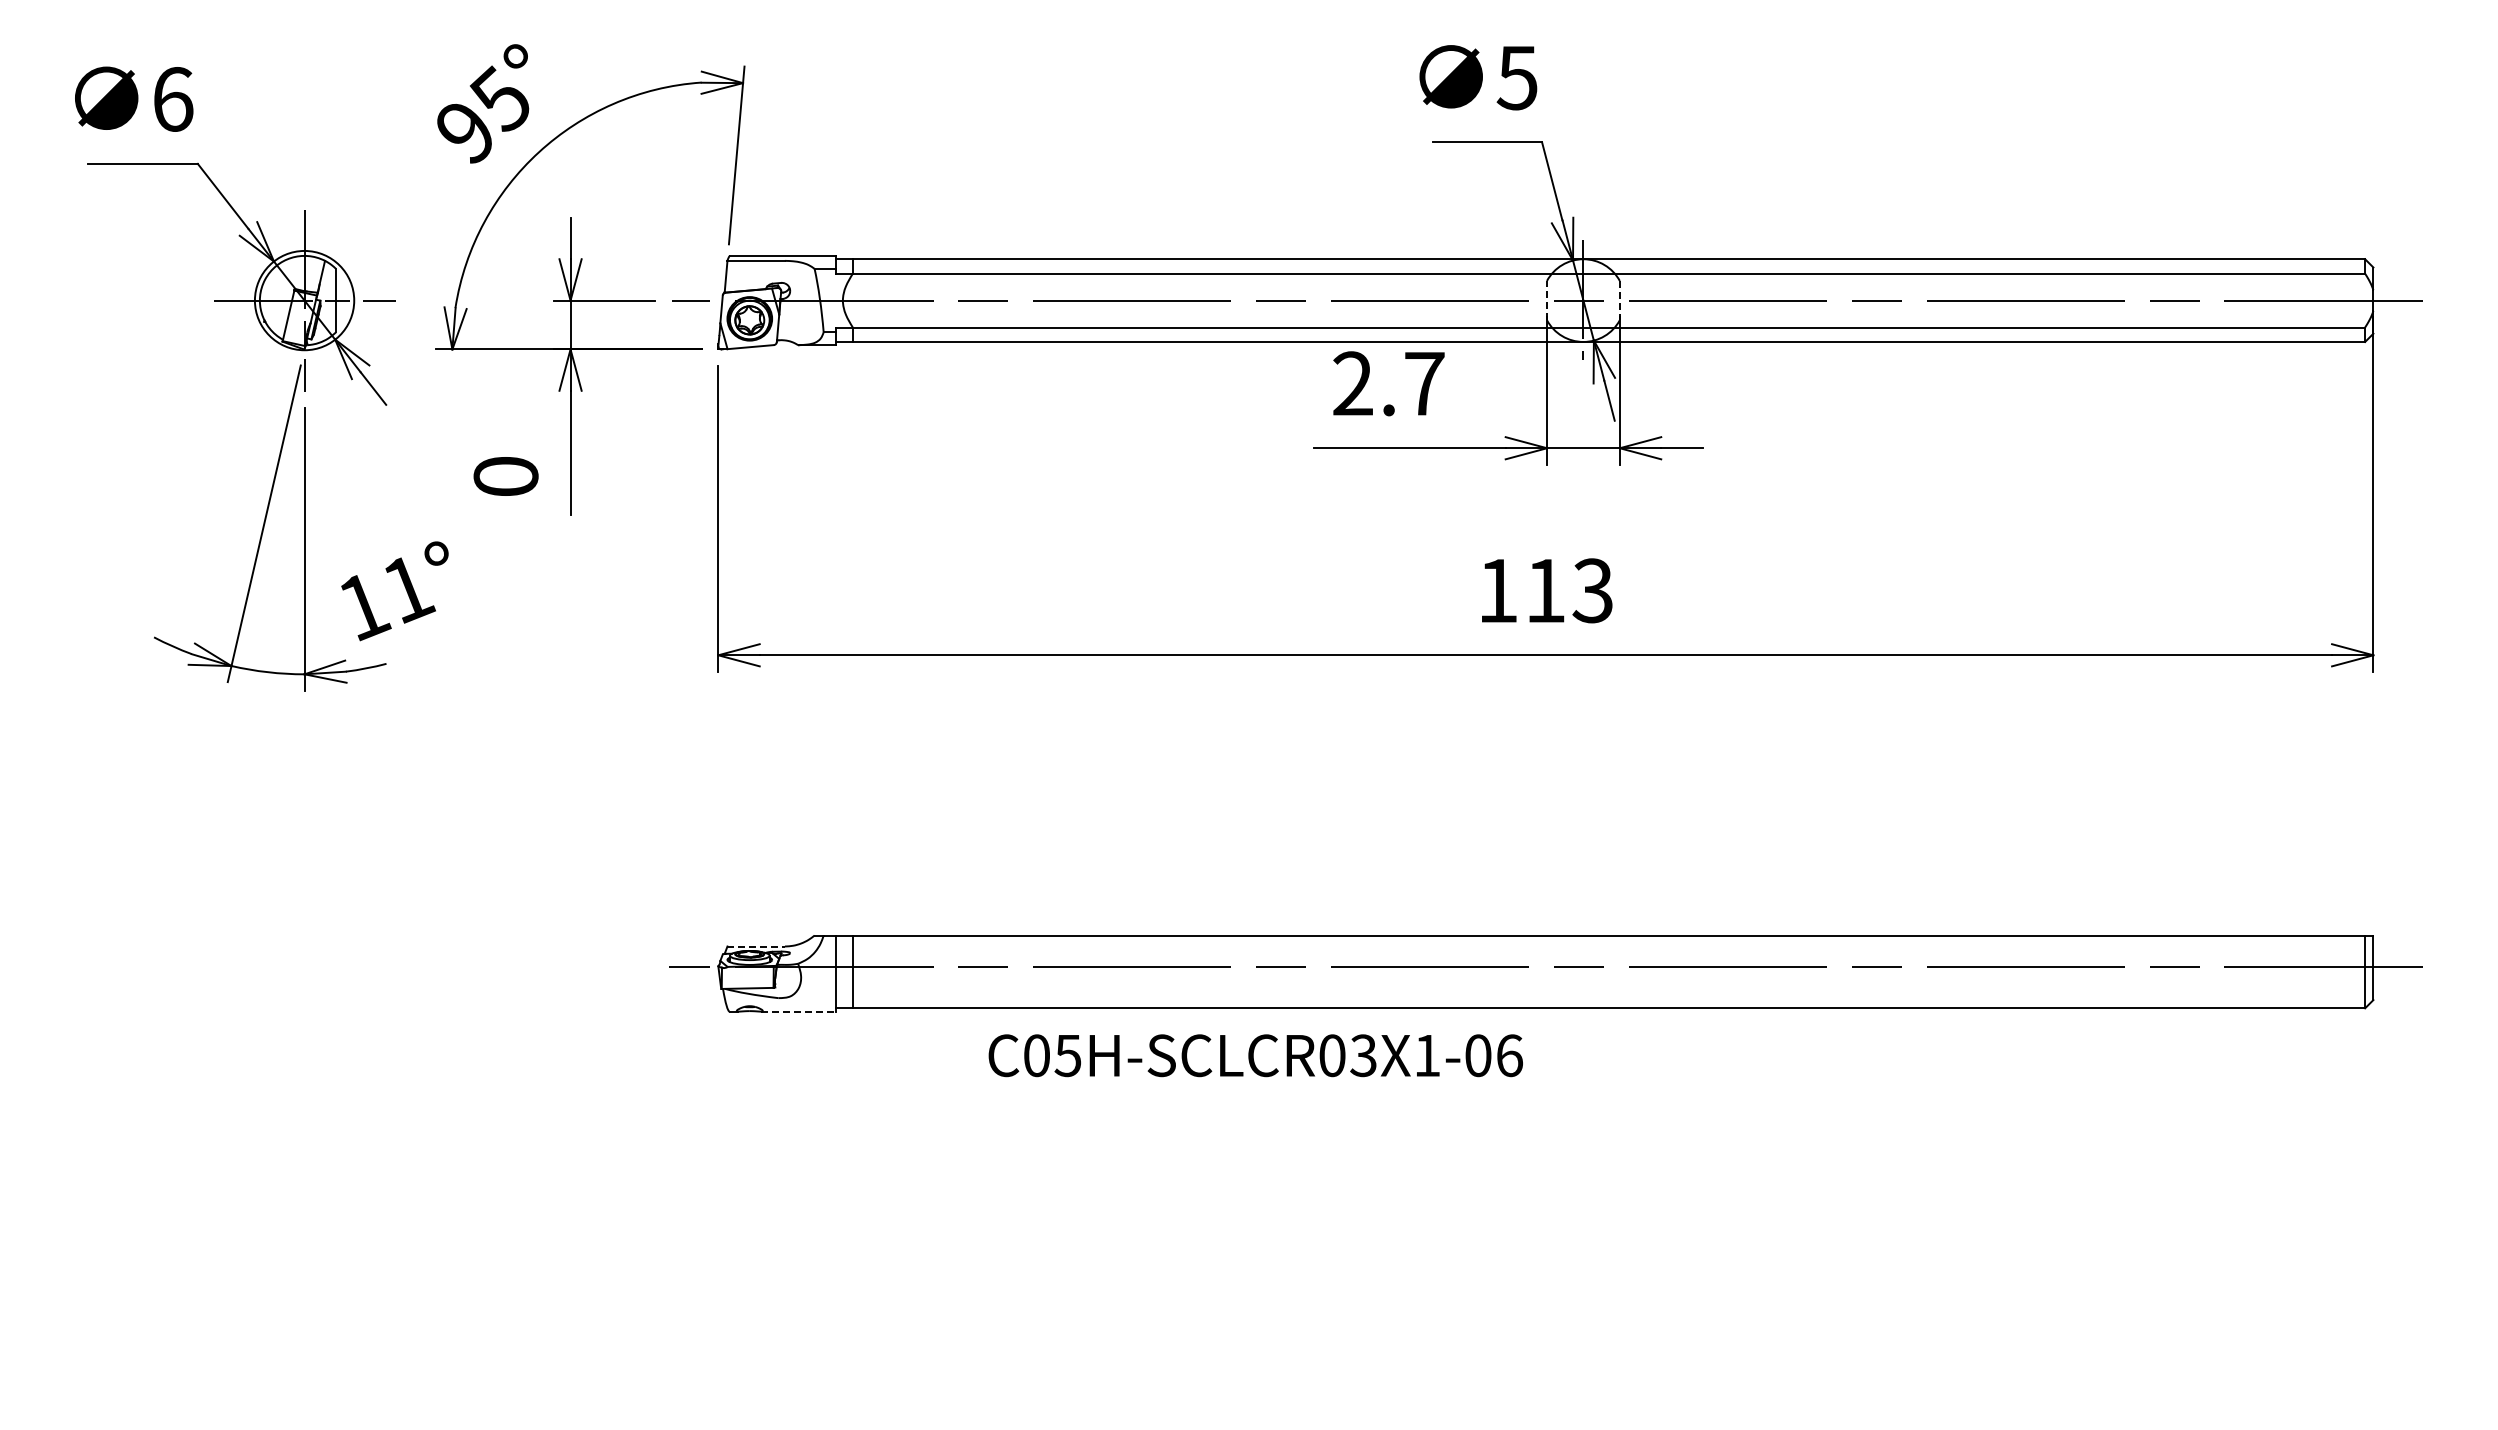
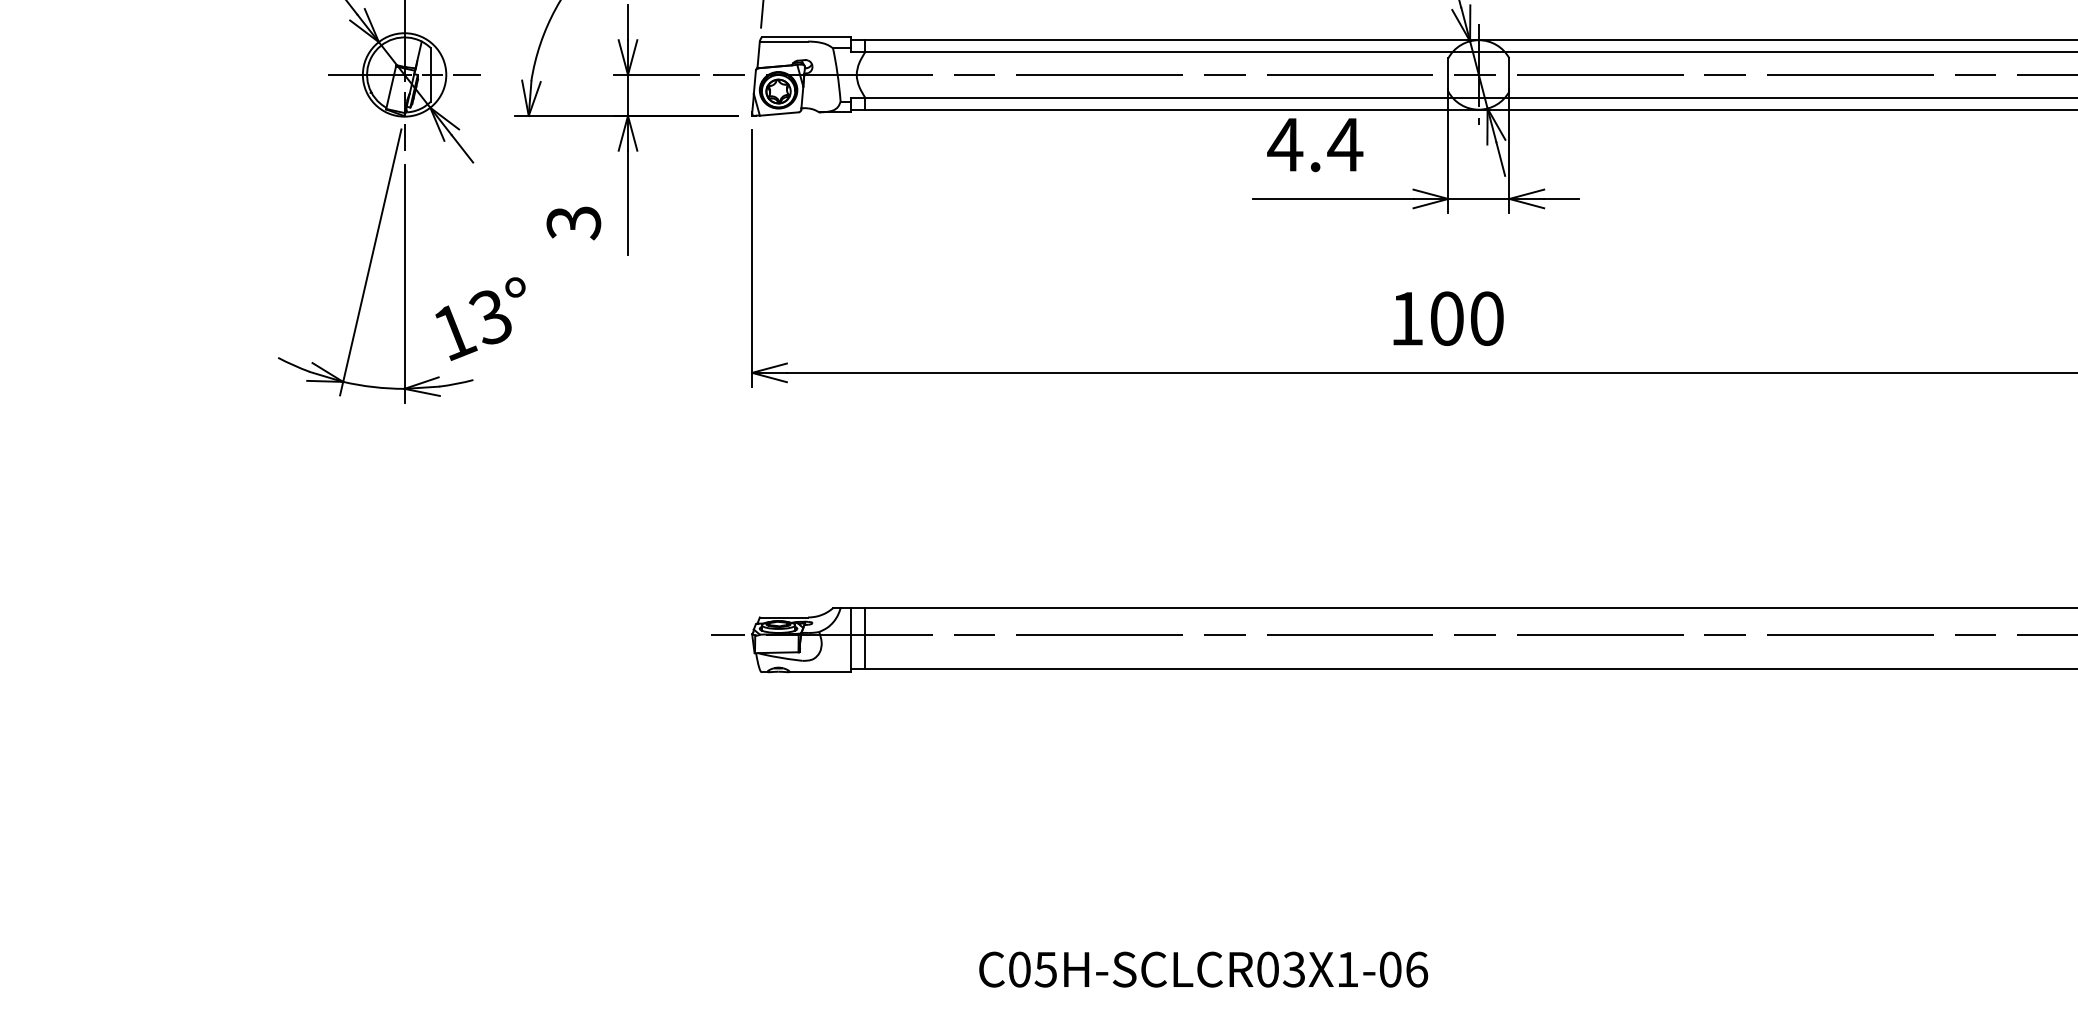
line: (1547, 300) -> (1448, 74), dashed -> solid
line: (1619, 300) -> (1509, 74), dashed -> solid
text: (1388, 383) -> (1315, 144), 2.7 -> 4.4
text: (505, 477) -> (573, 223), 0 -> 3
text: (408, 590) -> (491, 318), 11° -> 13°
text: (1569, 590) -> (1467, 318), 113 -> 100
line: (756, 946) -> (784, 617), dashed -> solid
line: (799, 1011) -> (820, 672), dashed -> solid
text: (1255, 1055) -> (1203, 969), moved

